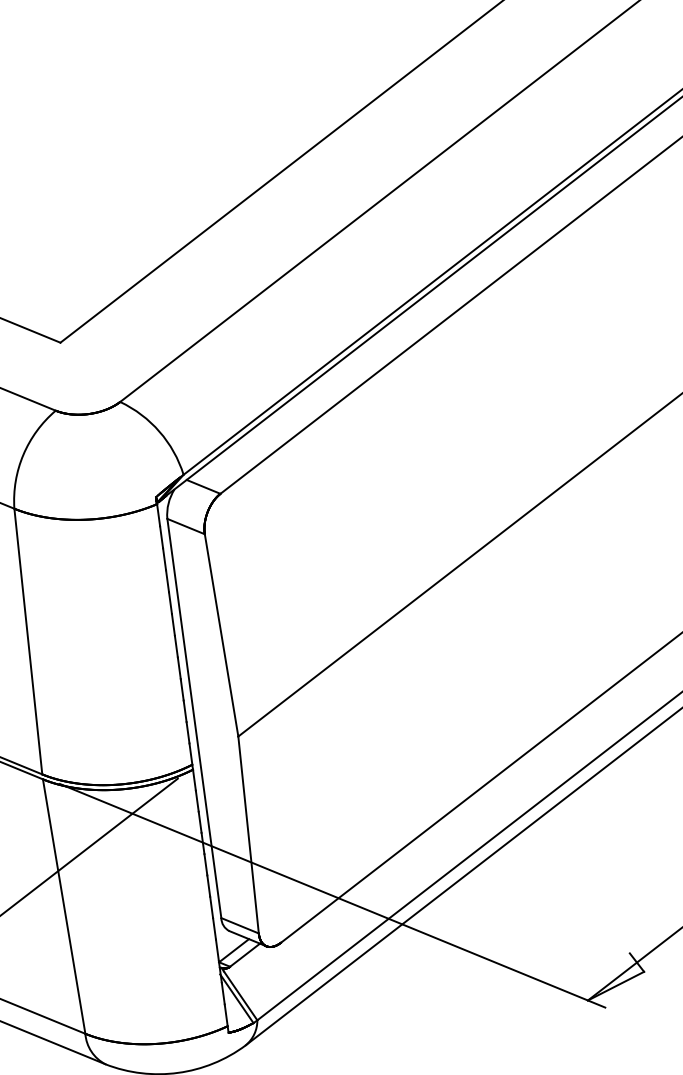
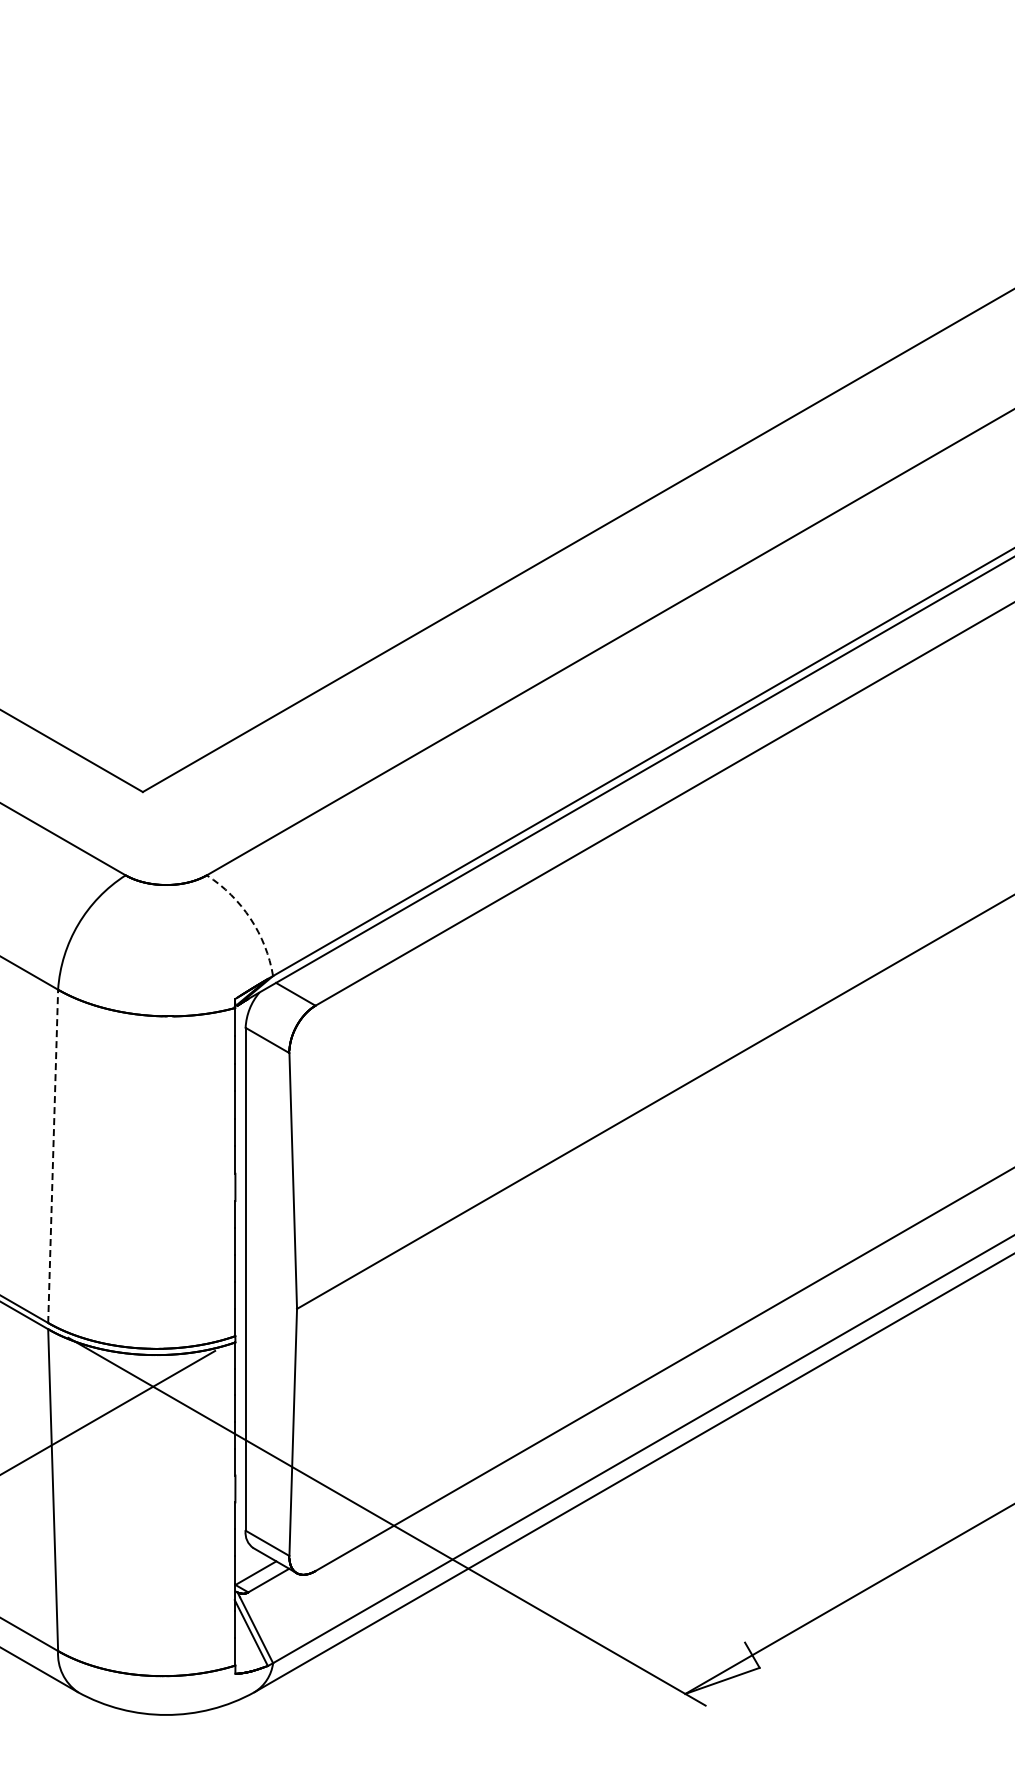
arc: (159, 431) -> (250, 918), solid -> dashed
line: (28, 641) -> (53, 1156), solid -> dashed

